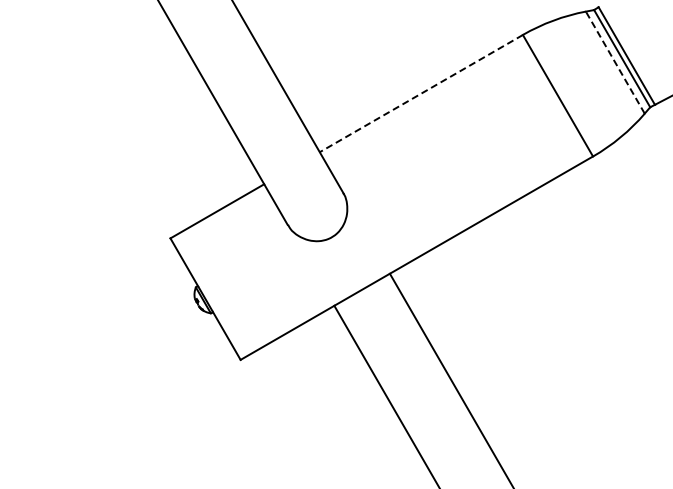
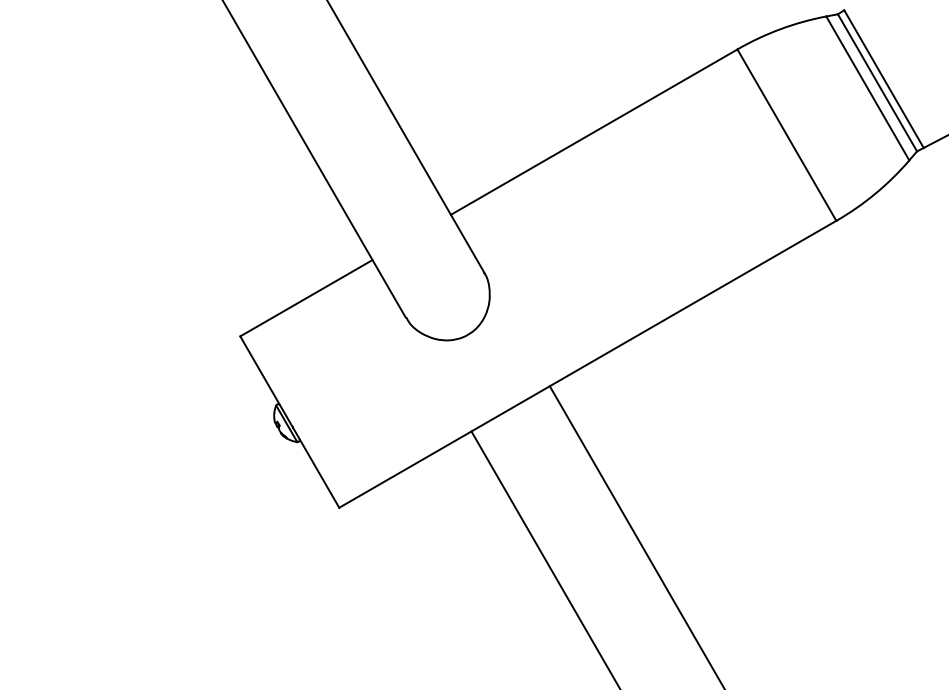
line: (615, 62) -> (868, 88), dashed -> solid
line: (420, 93) -> (592, 131), dashed -> solid

